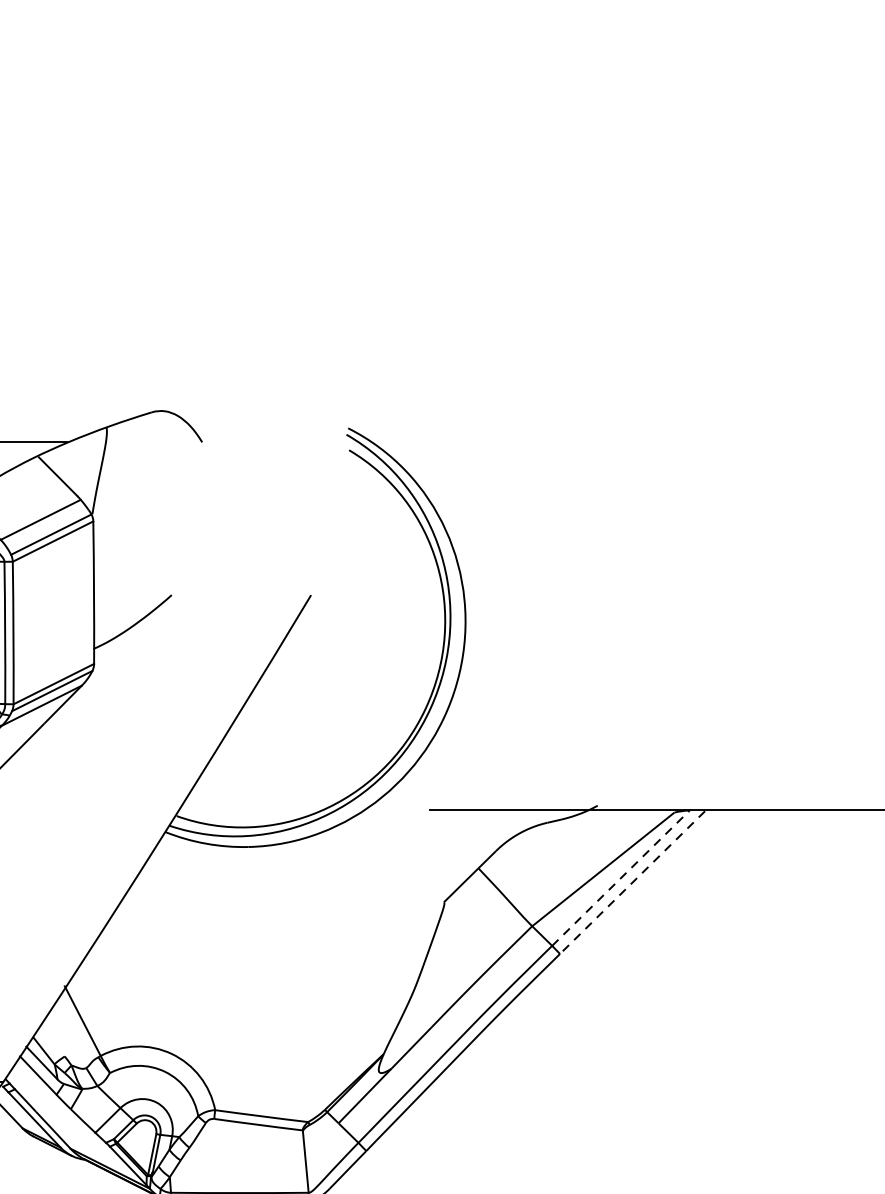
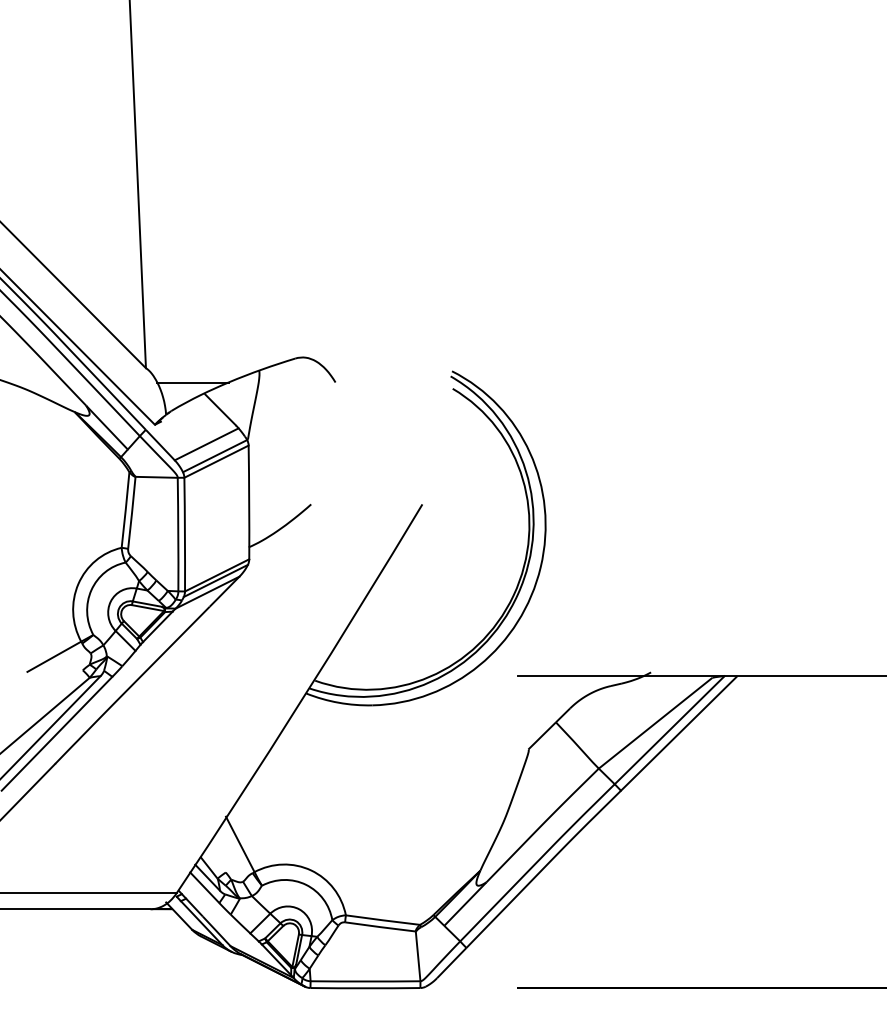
line: (622, 877) -> (670, 729), dashed -> solid
line: (632, 883) -> (678, 734), dashed -> solid

